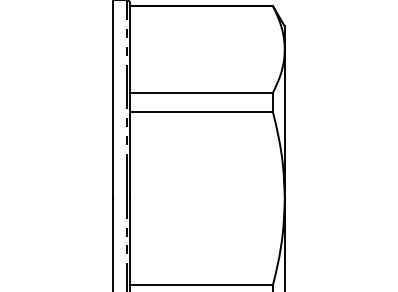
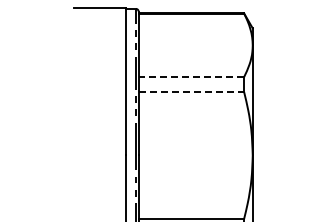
line: (201, 93) -> (191, 77), solid -> dashed
line: (201, 111) -> (191, 91), solid -> dashed

